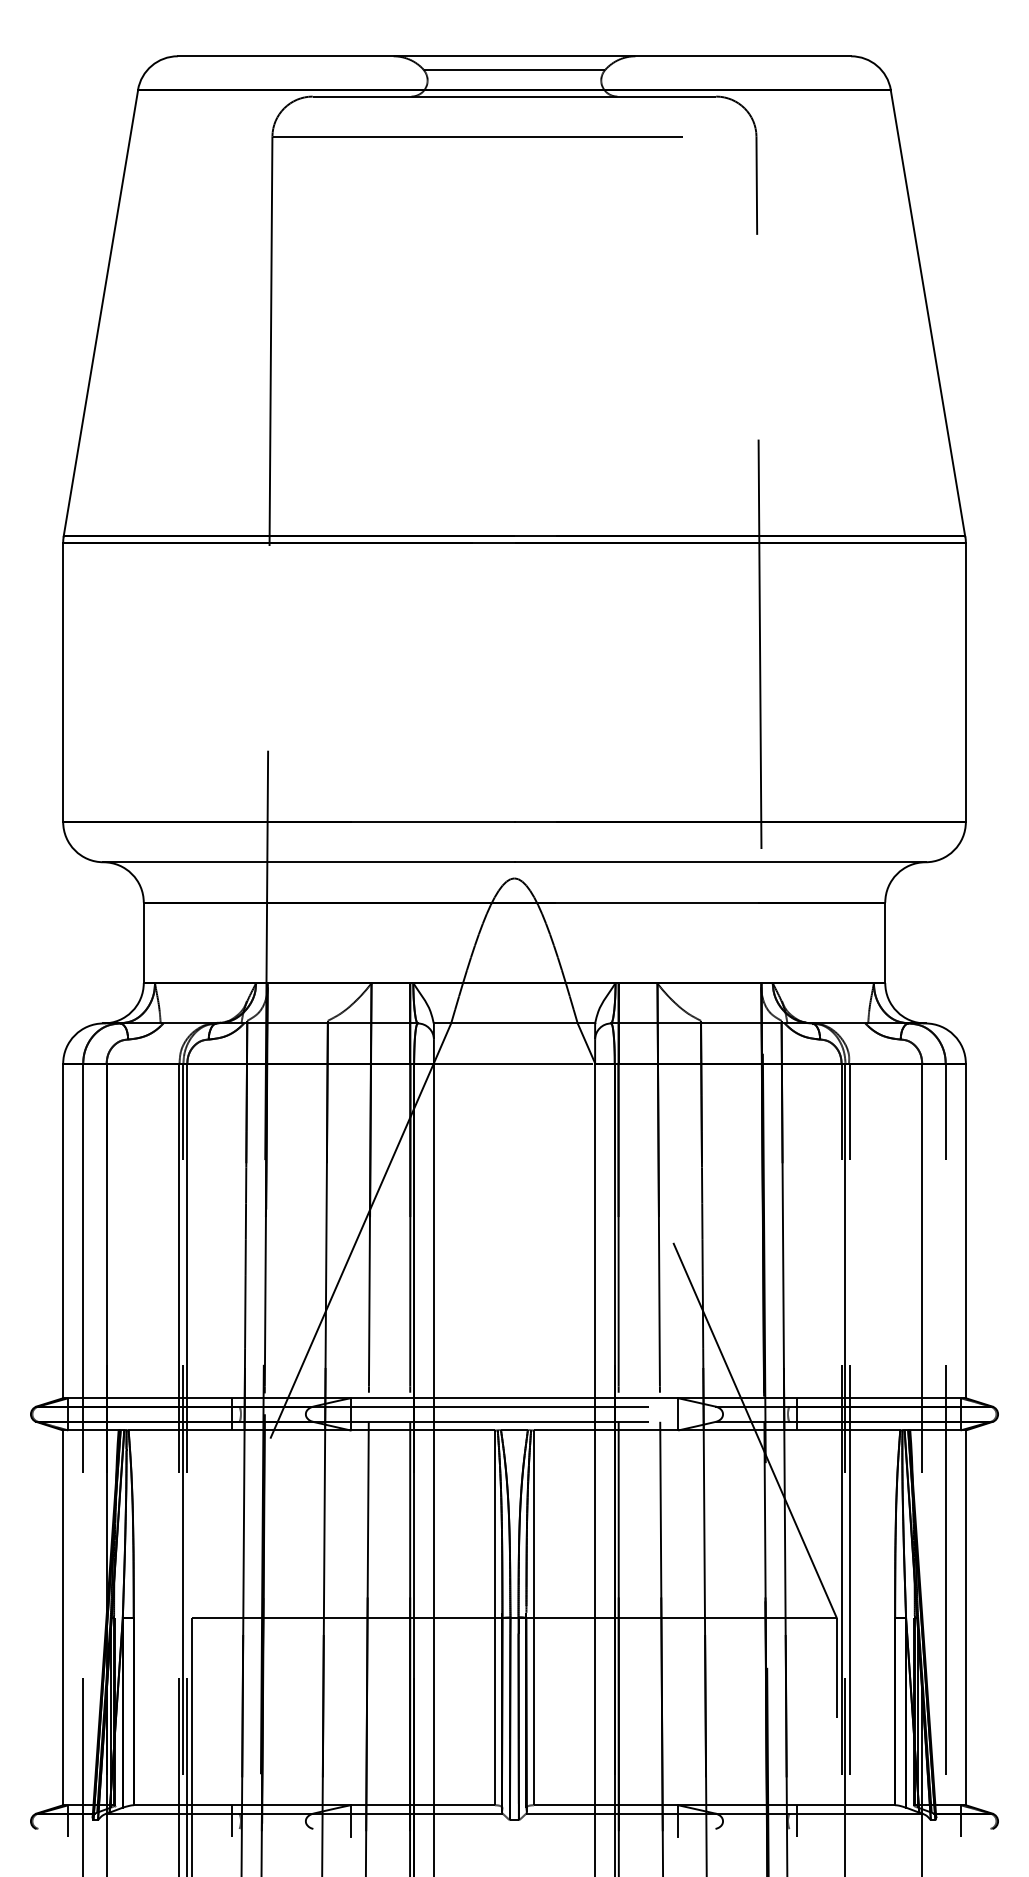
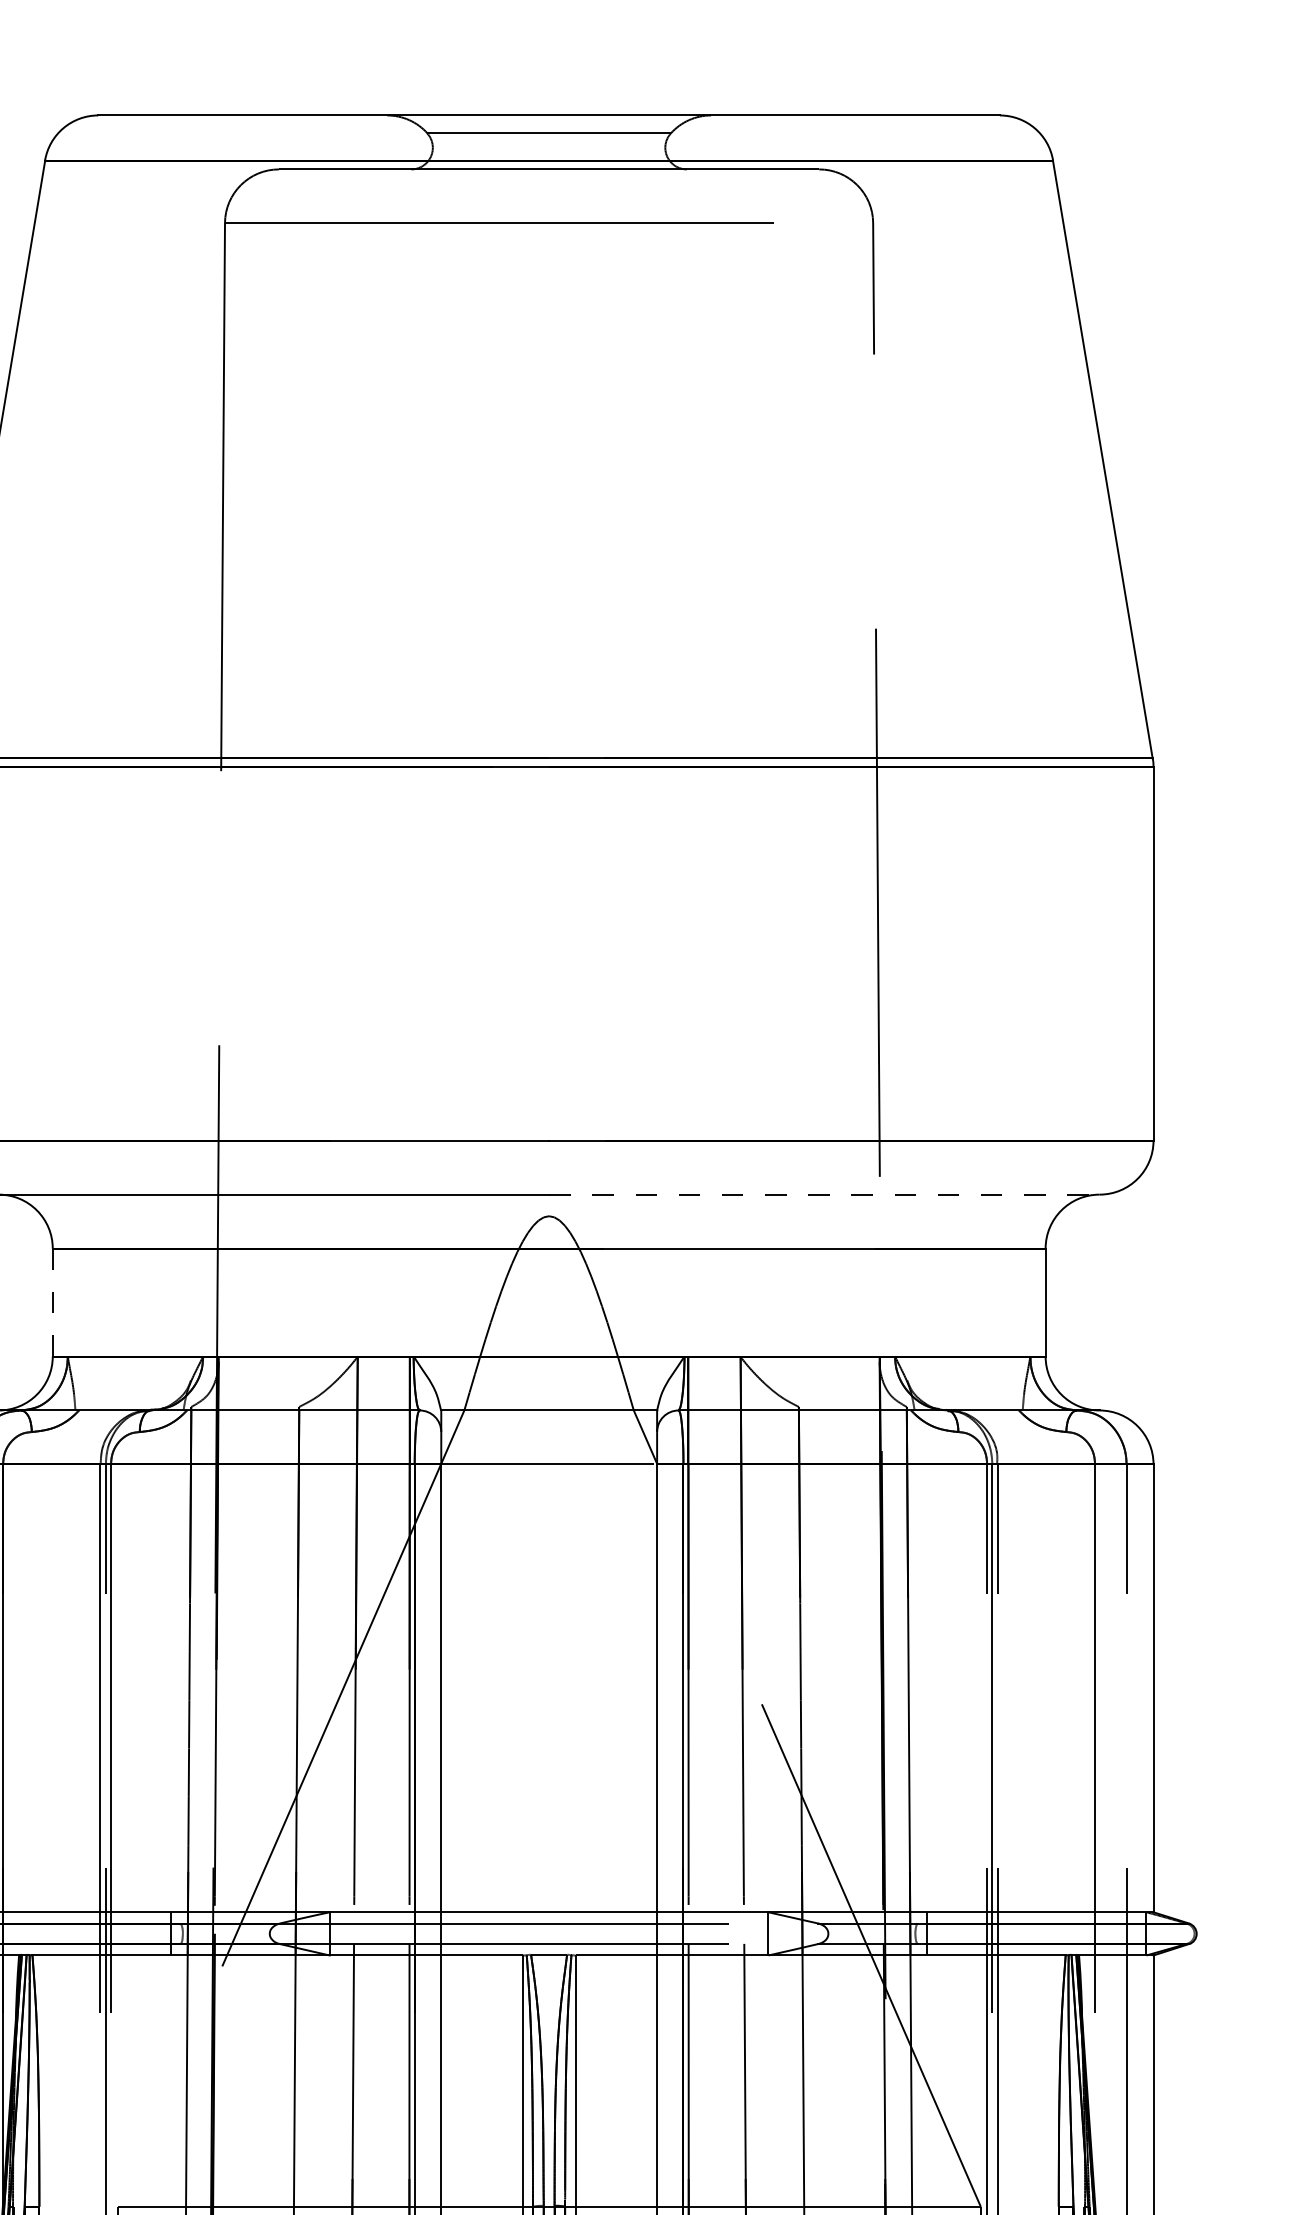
line: (720, 862) -> (824, 1194), solid -> dashed
line: (143, 943) -> (52, 1303), solid -> dashed

